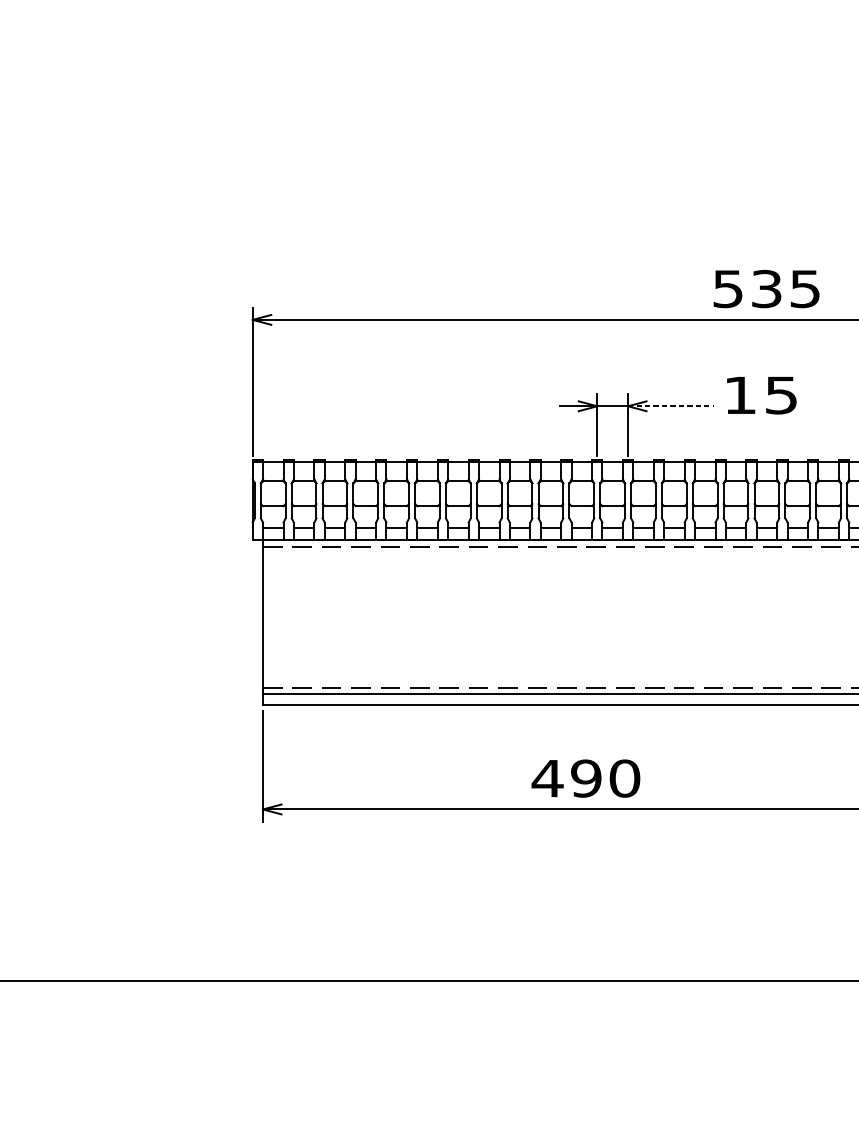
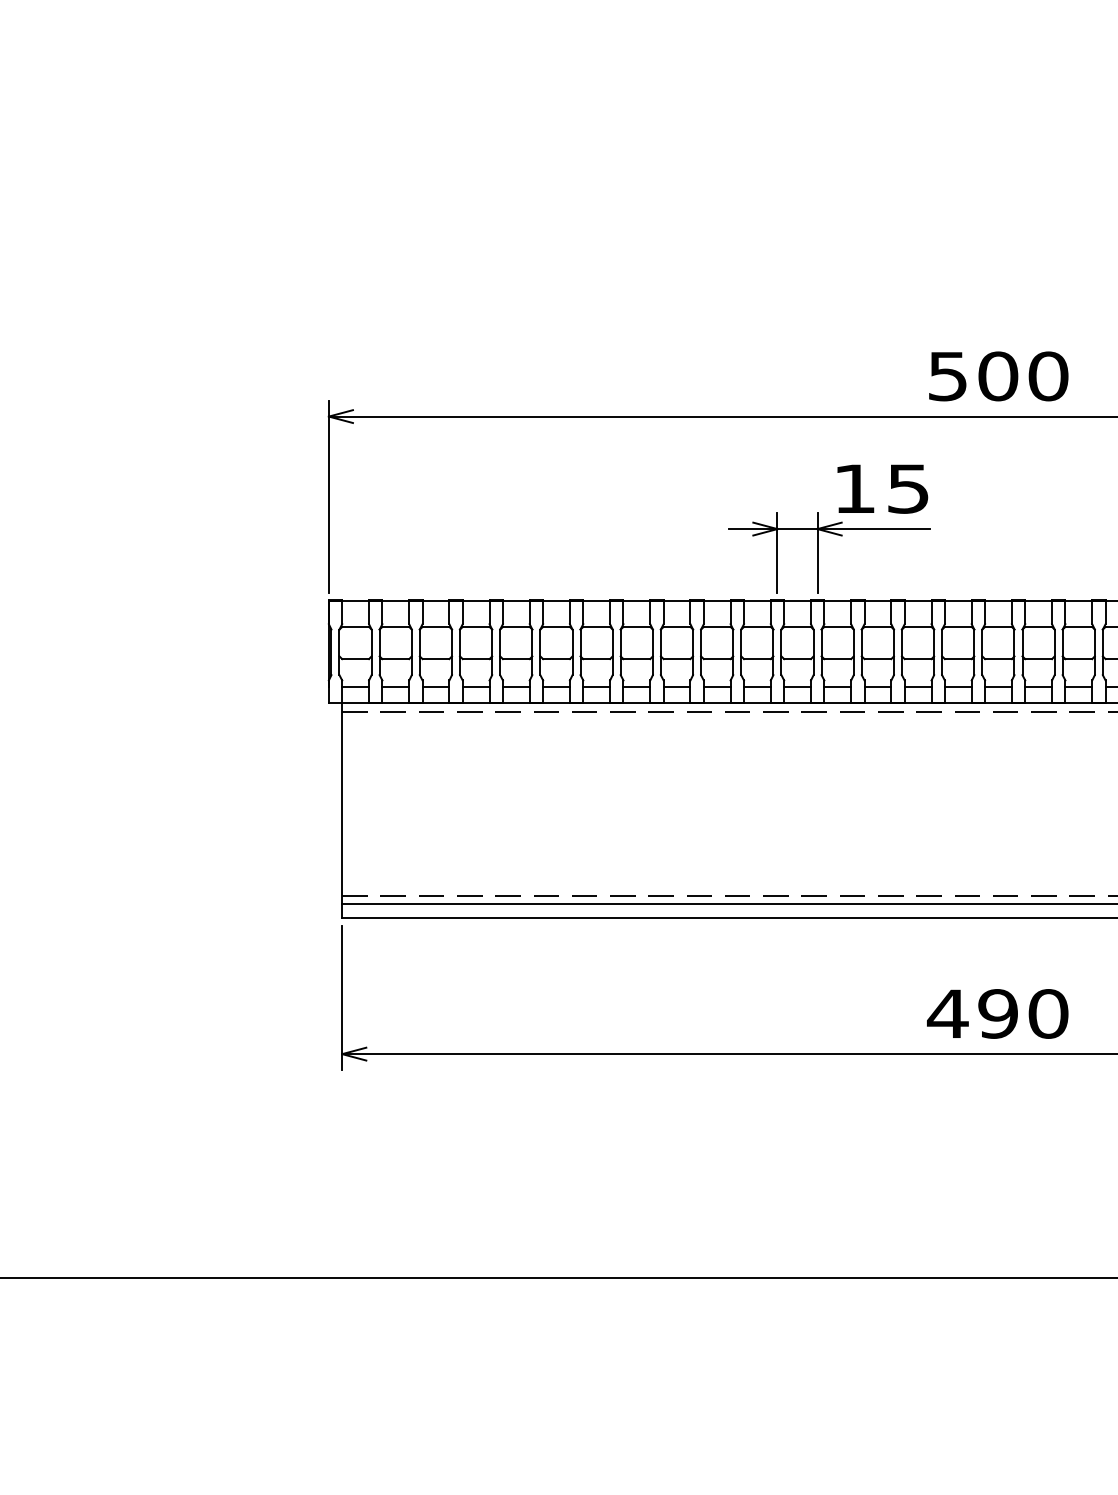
text: (786, 289) -> (1023, 376), 535 -> 500
text: (761, 395) -> (882, 488), moved
line: (671, 406) -> (874, 529), dashed -> solid
text: (585, 778) -> (997, 1013), moved

